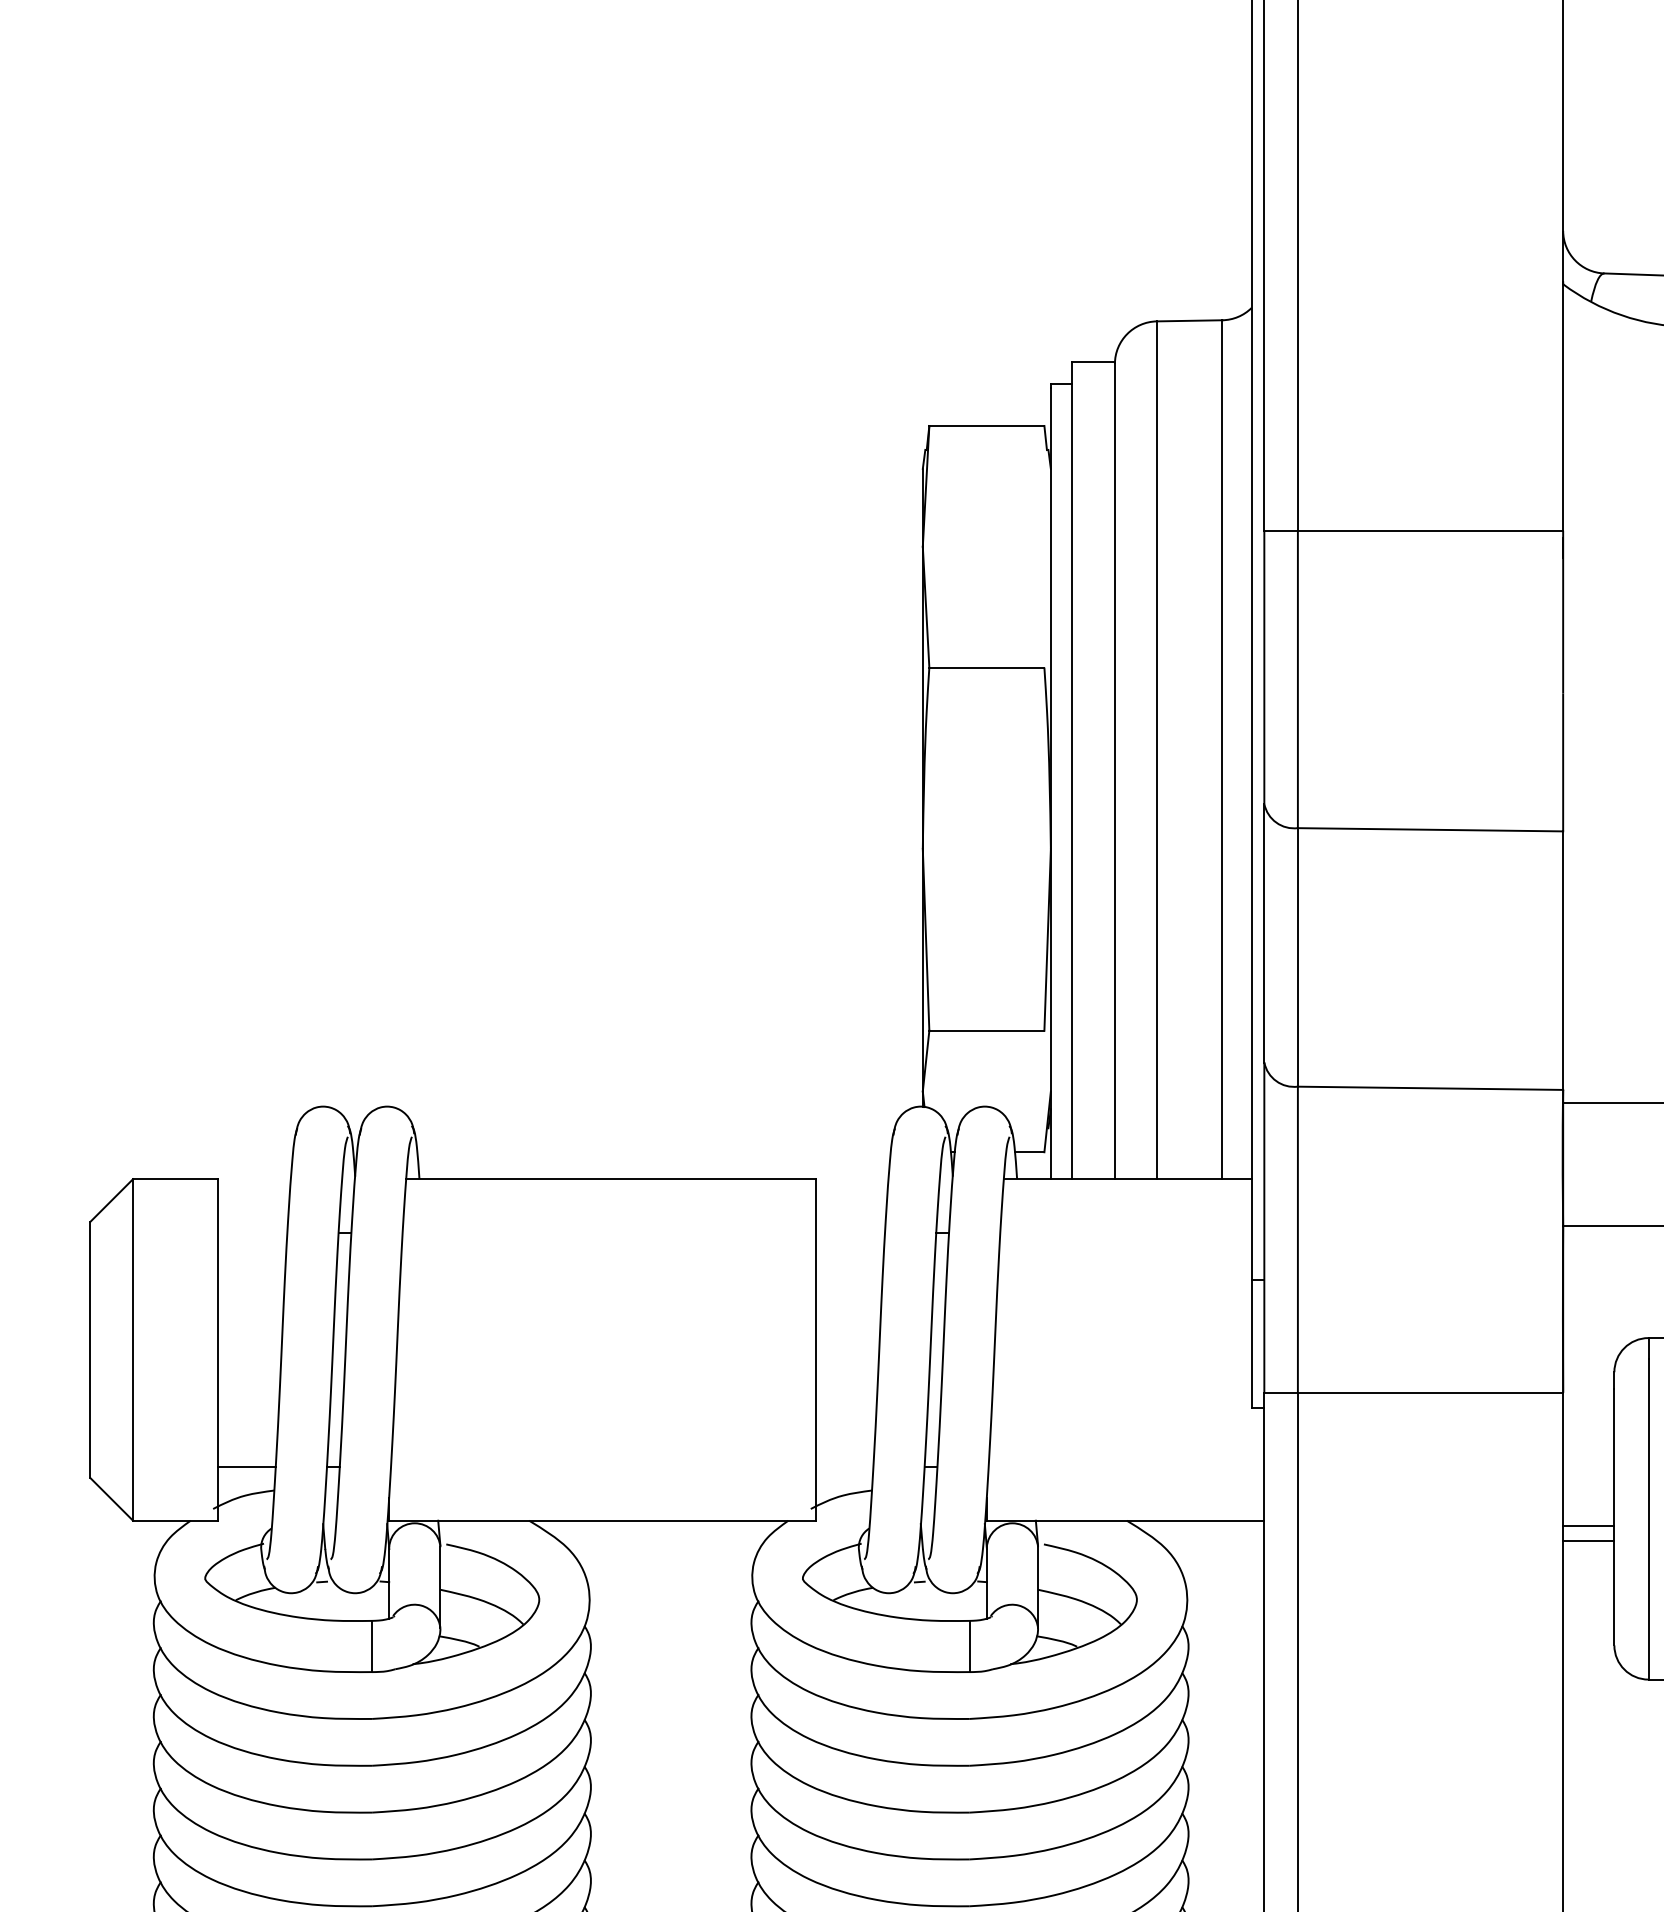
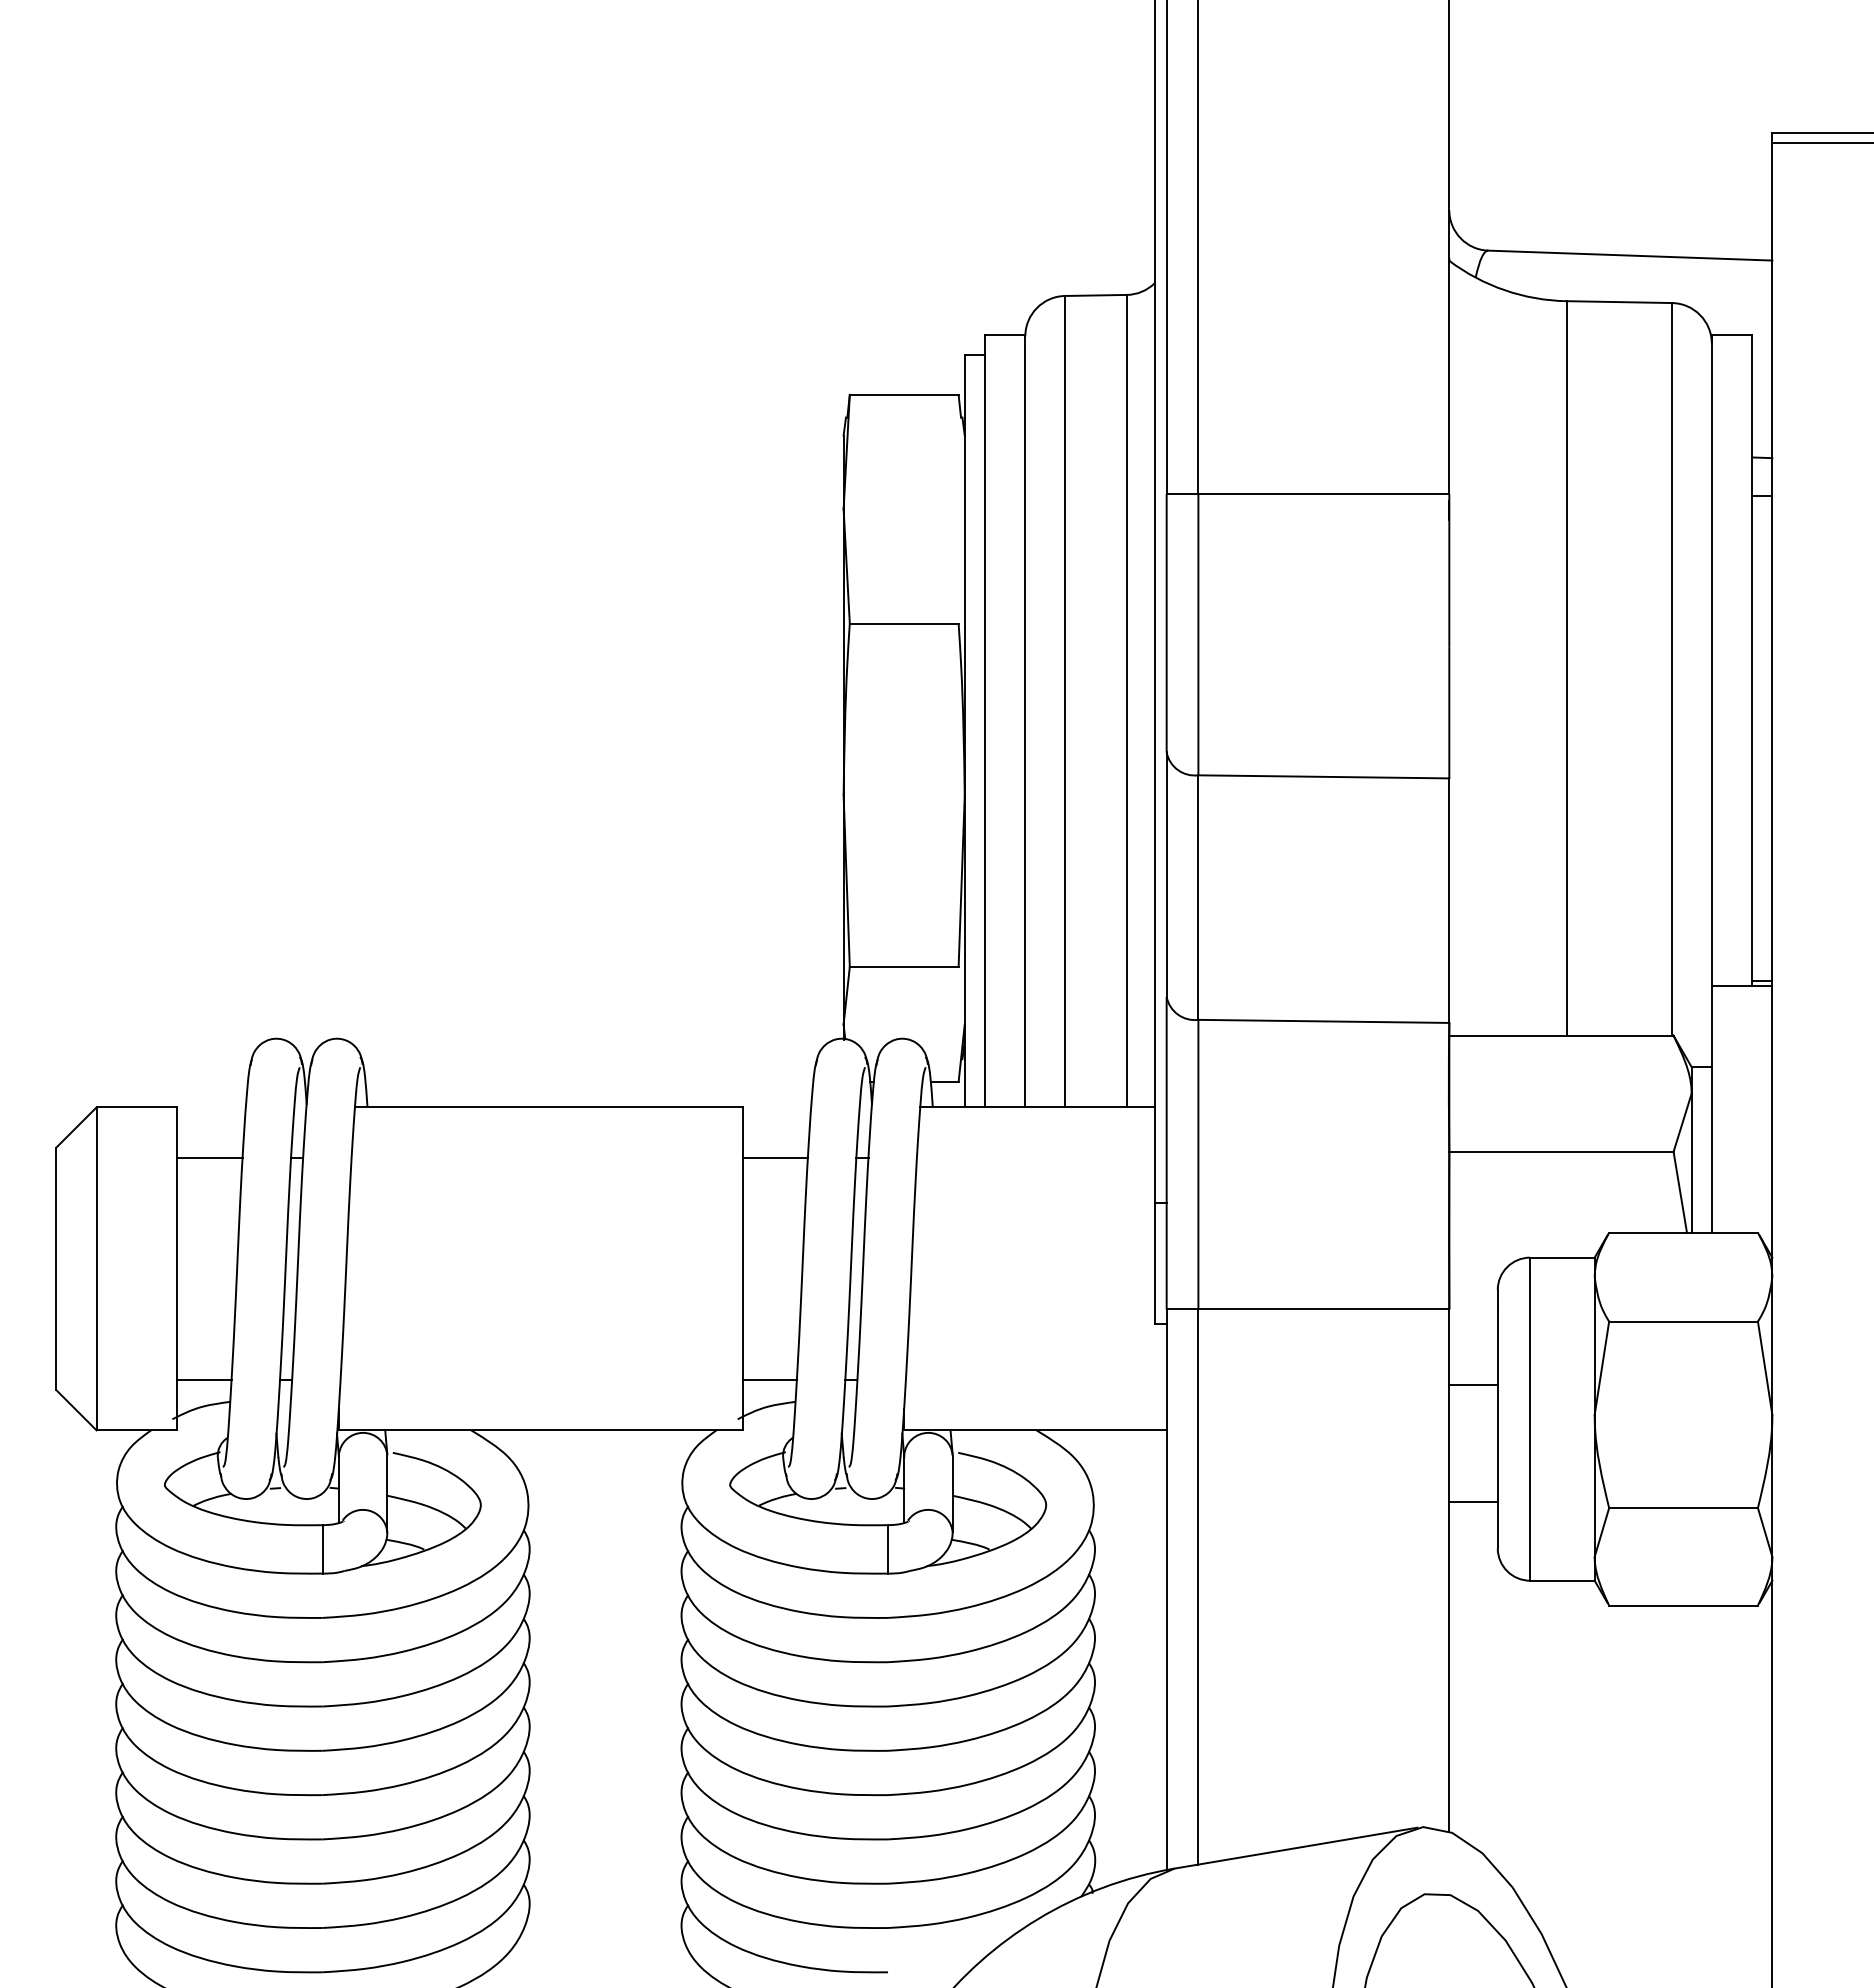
line: (252, 1232) -> (209, 1157), added
line: (849, 1232) -> (774, 1157), added
line: (844, 1466) -> (769, 1379), added
line: (1588, 1526) -> (1473, 1502), moved
line: (1588, 1541) -> (1473, 1385), moved

